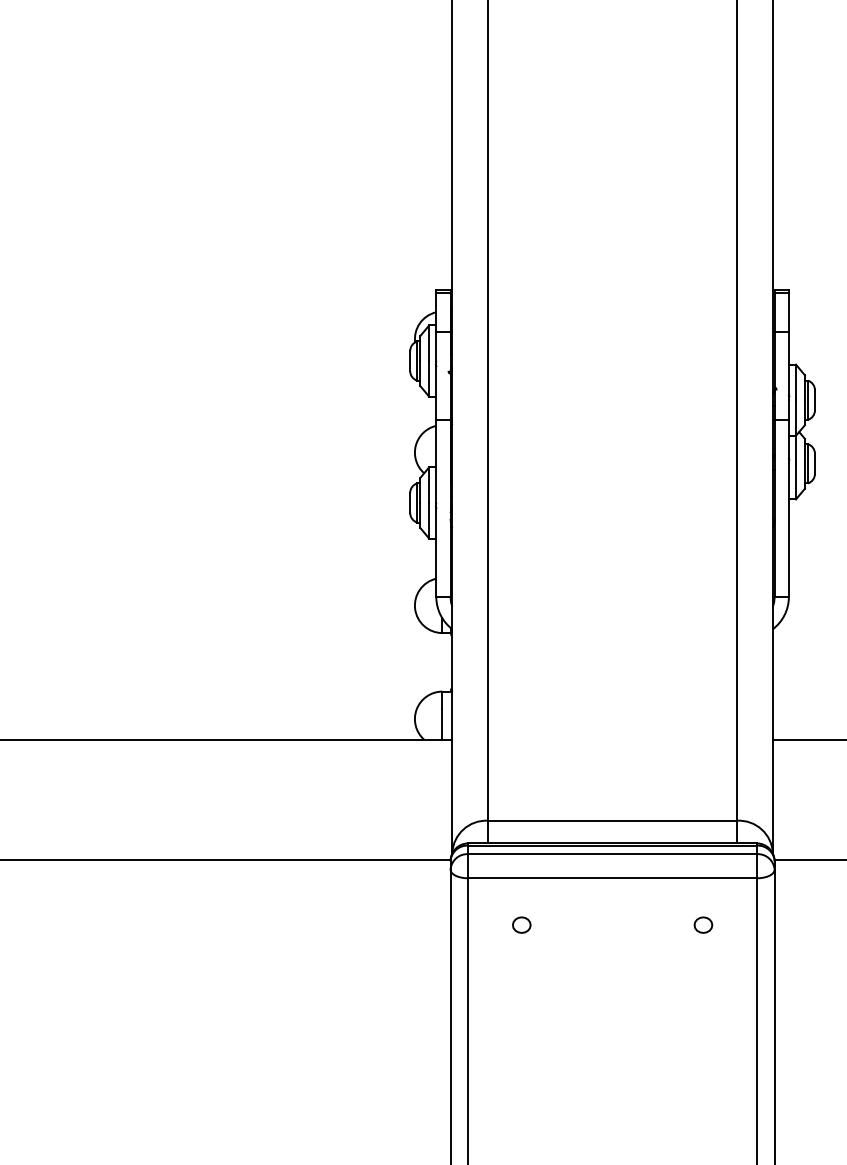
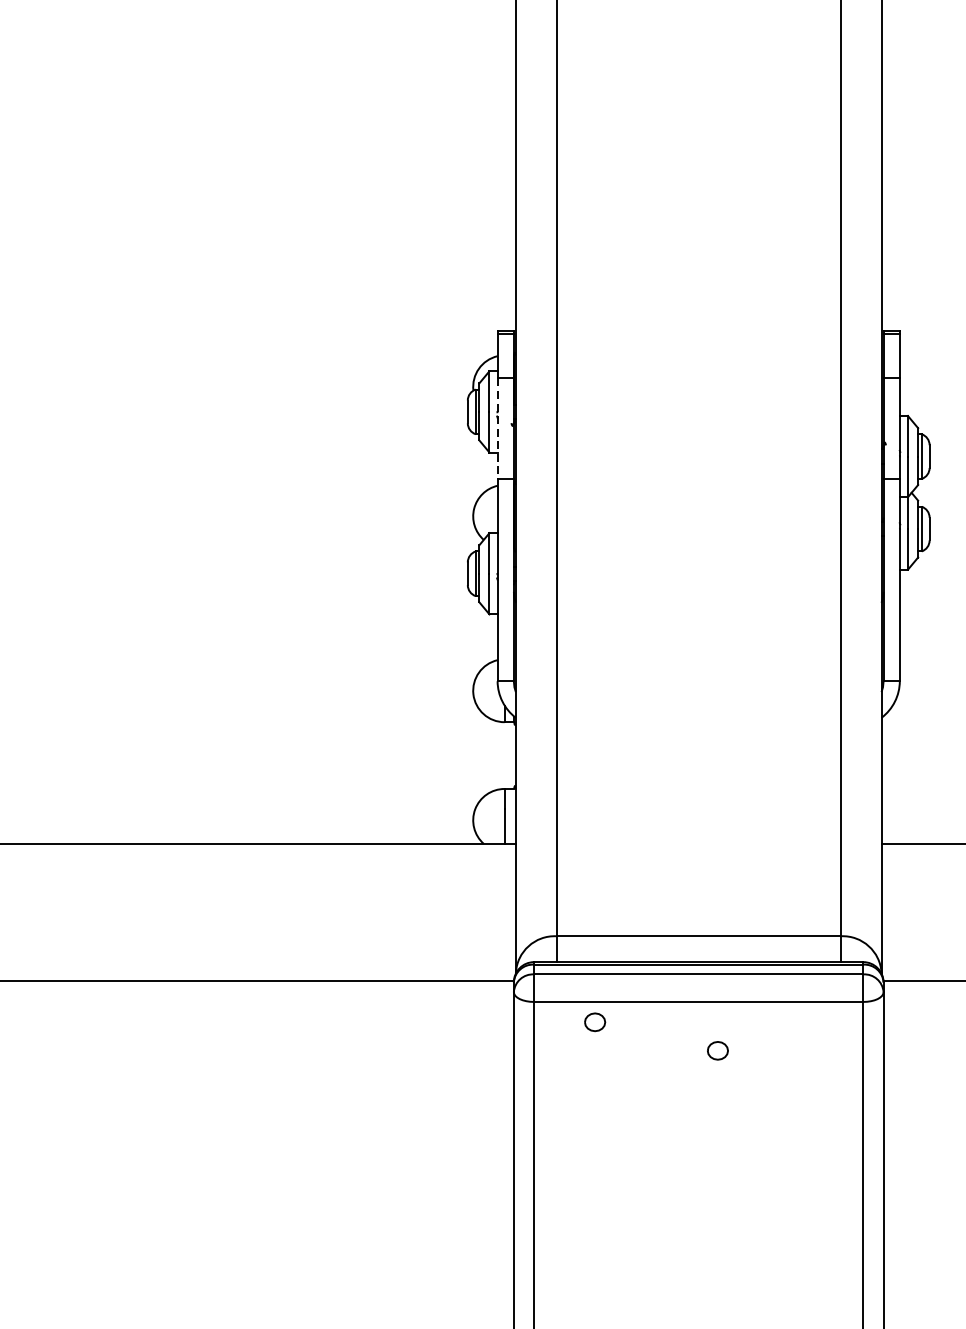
line: (436, 376) -> (497, 429), solid -> dashed
part: (521, 924) -> (594, 1021), moved
part: (703, 924) -> (718, 1050), moved

